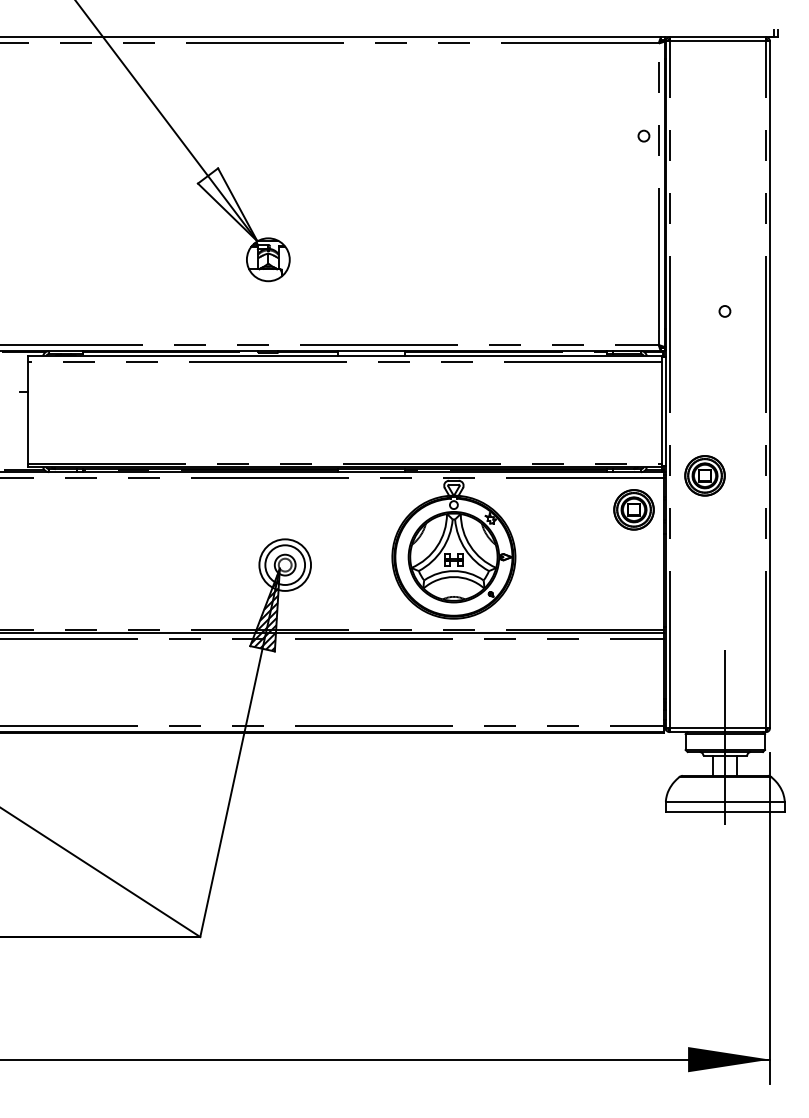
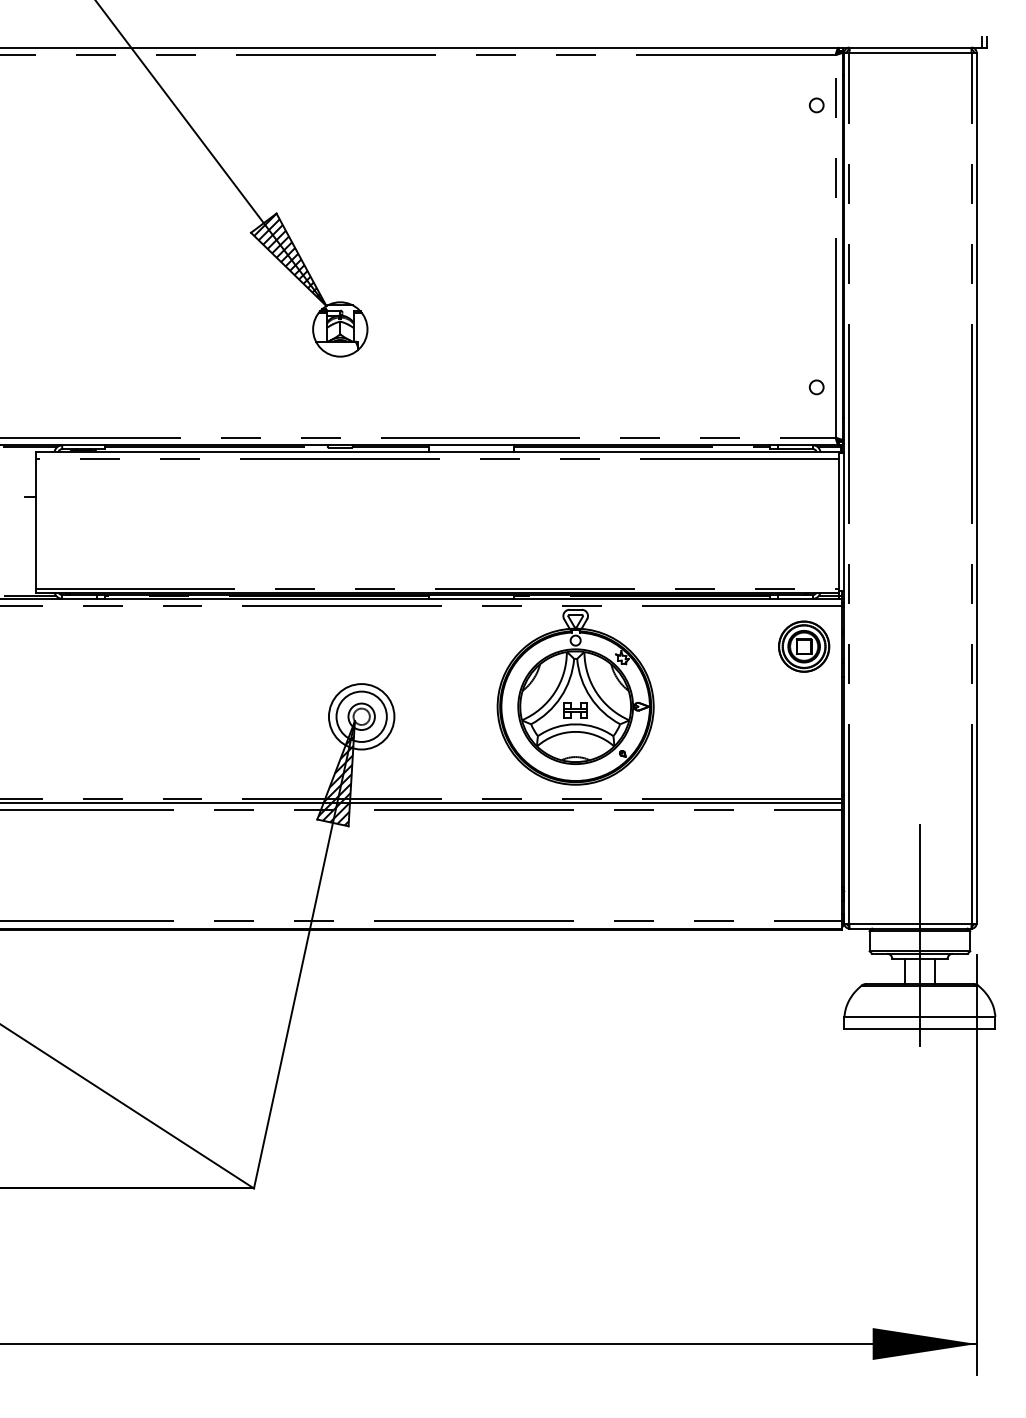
circle: (643, 135) -> (816, 104), moved
hatch: (228, 204) -> (289, 259), added
circle: (724, 311) -> (816, 387), moved
part: (704, 475) -> (893, 603), removed

